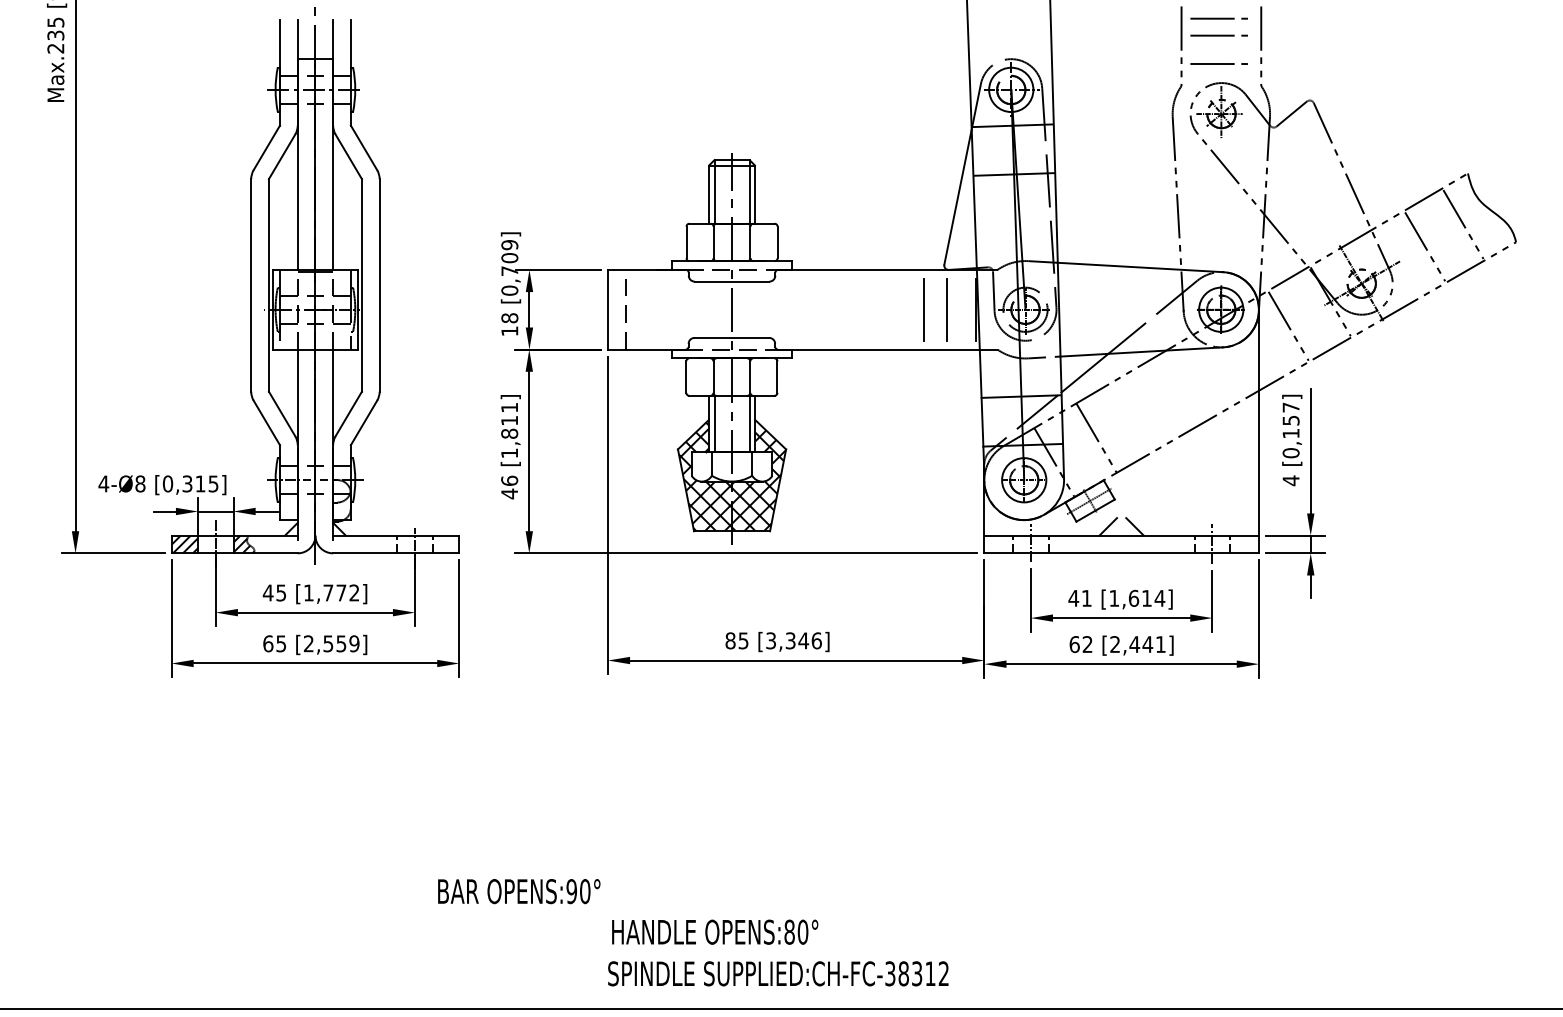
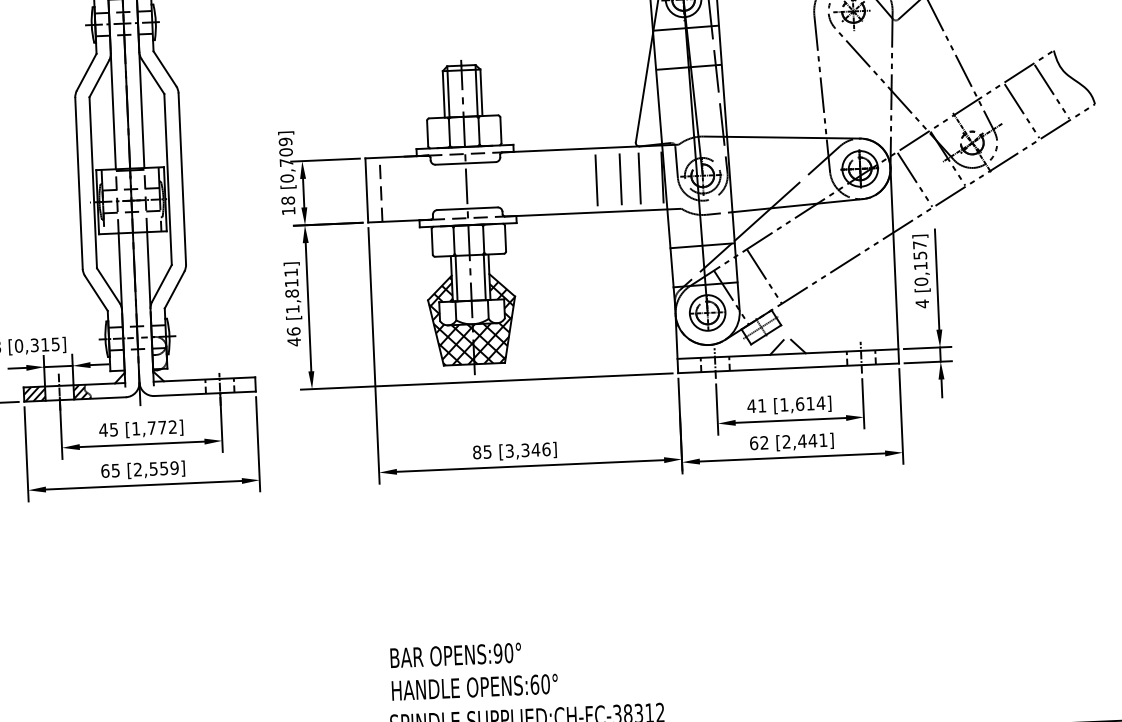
line: (893, 309) -> (596, 180), added
text: (519, 891) -> (456, 655), moved
text: (789, 931) -> (534, 684), OPENS:80° -> OPENS:60°

